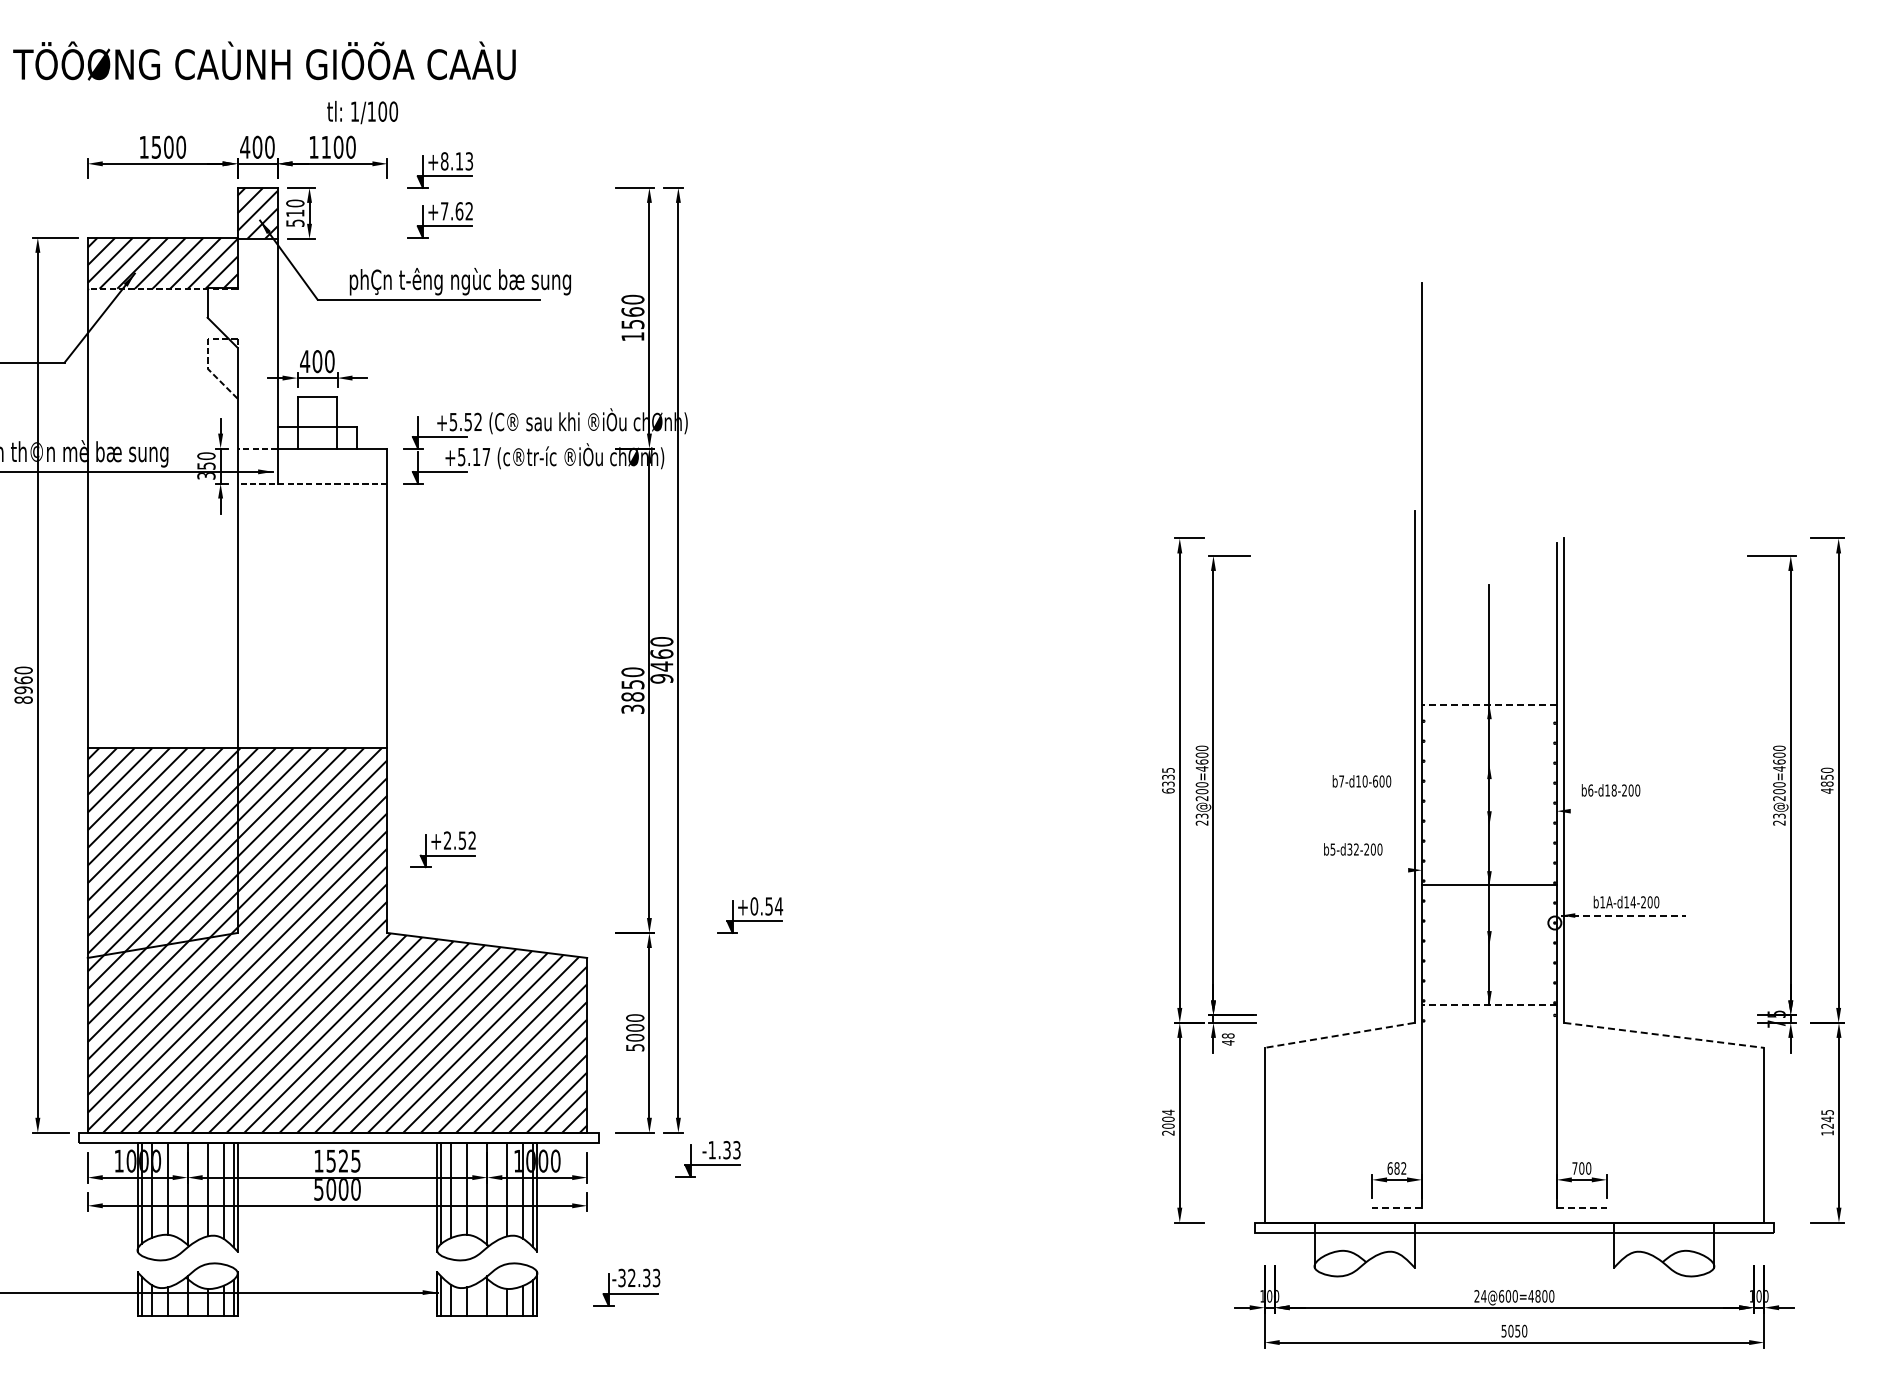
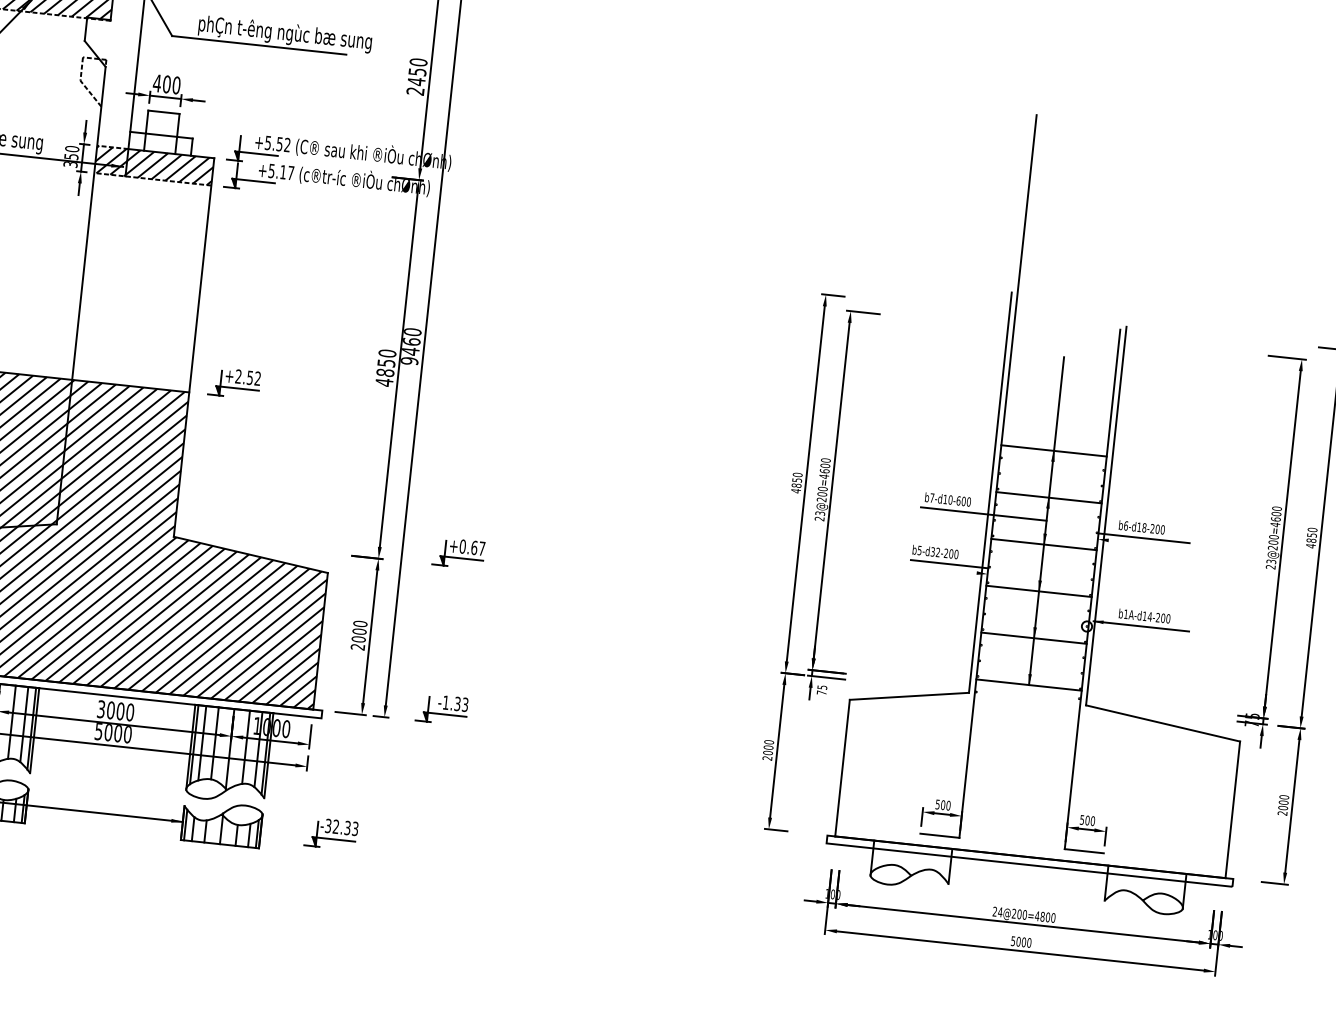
text: (632, 324) -> (416, 81), 1560 -> 2450
hatch: (312, 465) -> (154, 165), added
line: (1488, 705) -> (1053, 450), dashed -> solid
text: (632, 709) -> (384, 382), 3850 -> 4850
line: (1489, 765) -> (1049, 497), added
text: (1168, 780) -> (796, 482), 6335 -> 4850
line: (1408, 794) -> (983, 513), added
line: (1614, 803) -> (1143, 538), added
line: (1489, 825) -> (1044, 544), added
part: (442, 849) -> (233, 383), moved
line: (1372, 862) -> (949, 563), added
text: (774, 906) -> (478, 548), +0.54 -> +0.67
line: (1624, 915) -> (1142, 626), dashed -> solid
line: (1489, 945) -> (1034, 638), added
line: (1488, 1004) -> (1028, 684), dashed -> solid
line: (1339, 1035) -> (909, 696), dashed -> solid
line: (1664, 1035) -> (1163, 723), dashed -> solid
text: (1227, 1039) -> (821, 690), 48 -> 75
text: (635, 1047) -> (358, 647), 5000 -> 2000
text: (1168, 1112) -> (769, 742), 2004 -> 2000
text: (1827, 1122) -> (1283, 805), 1245 -> 2000
part: (707, 1159) -> (441, 709), moved
text: (337, 1160) -> (115, 710), 1525 -> 3000
text: (1396, 1168) -> (942, 805), 682 -> 500
text: (1574, 1168) -> (1081, 819), 700 -> 500
line: (1397, 1207) -> (940, 835), dashed -> solid
line: (1581, 1207) -> (1084, 851), dashed -> solid
text: (1501, 1296) -> (1014, 913), 24@600=4800 -> 24@200=4800
text: (1517, 1330) -> (1023, 941), 5050 -> 5000

